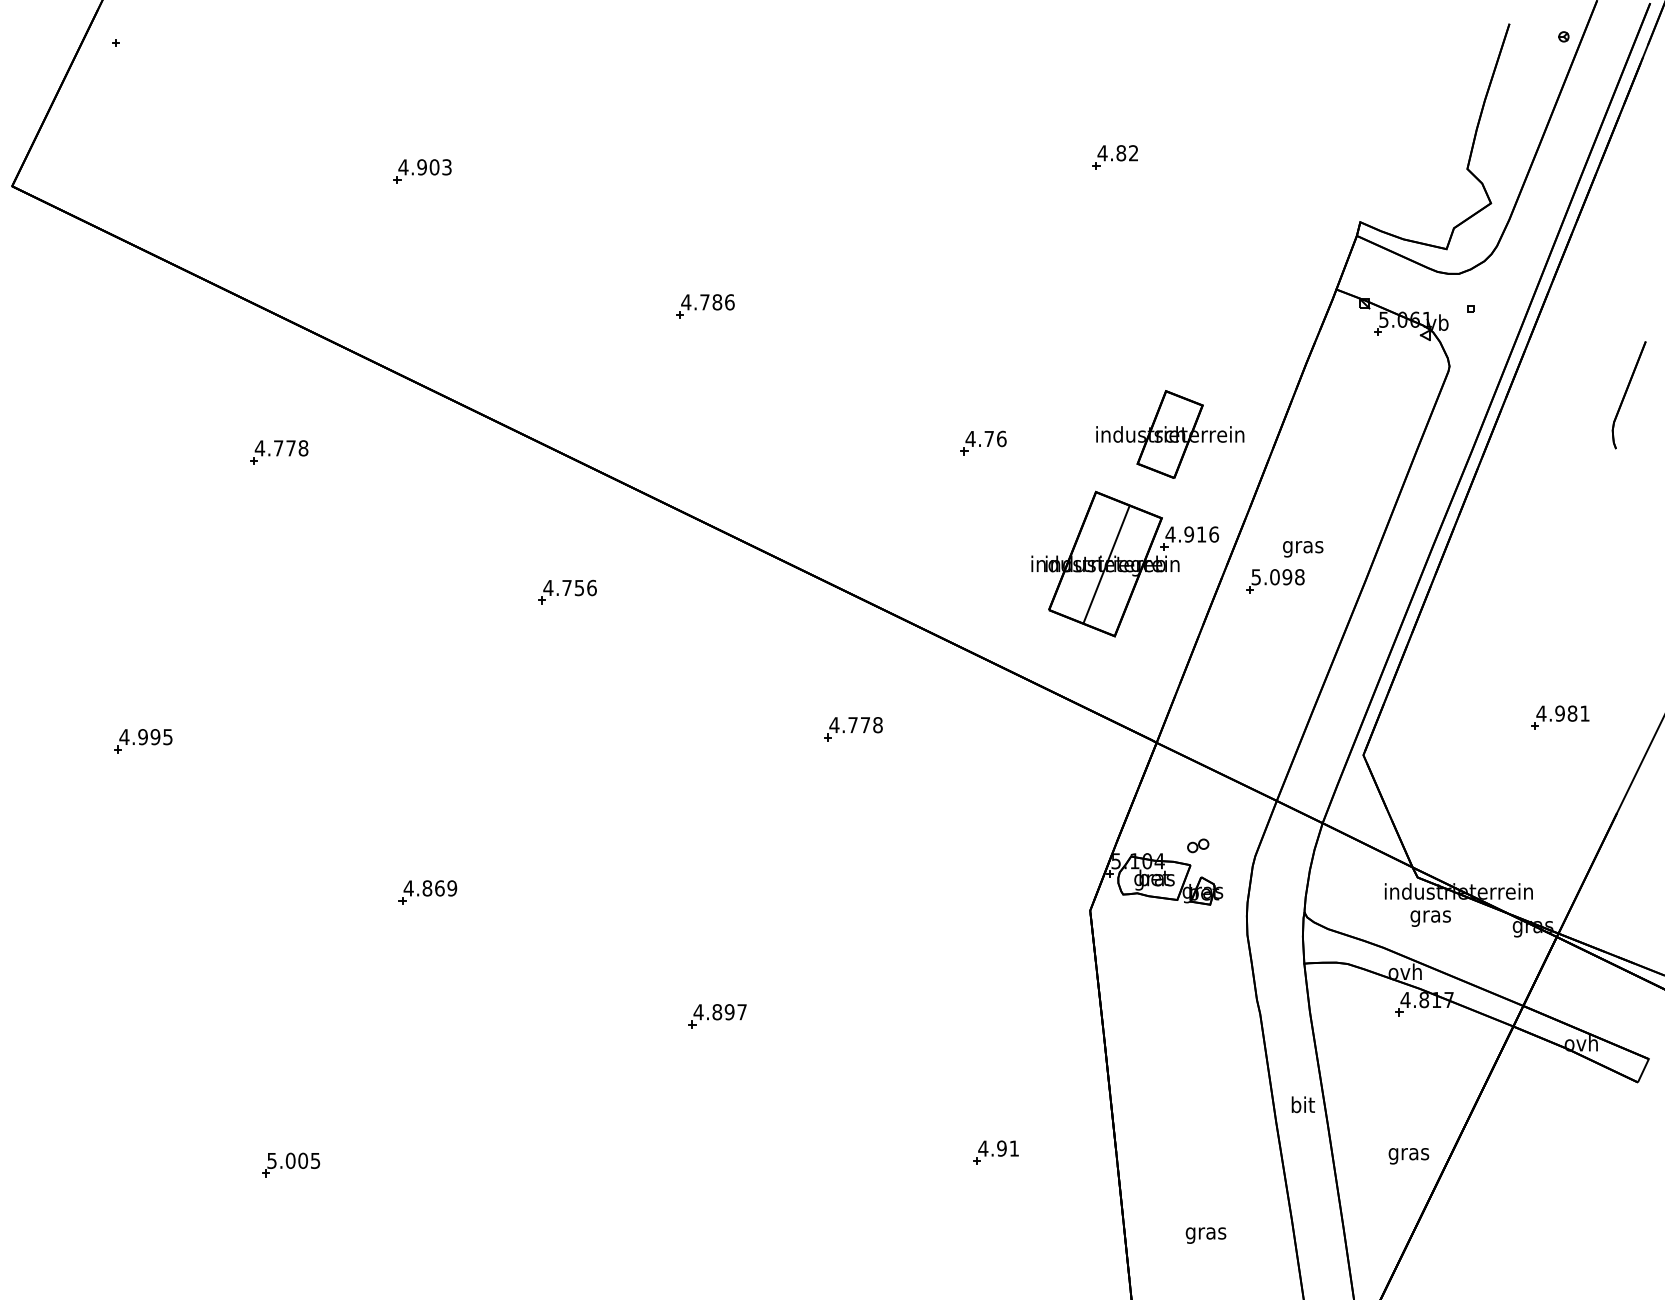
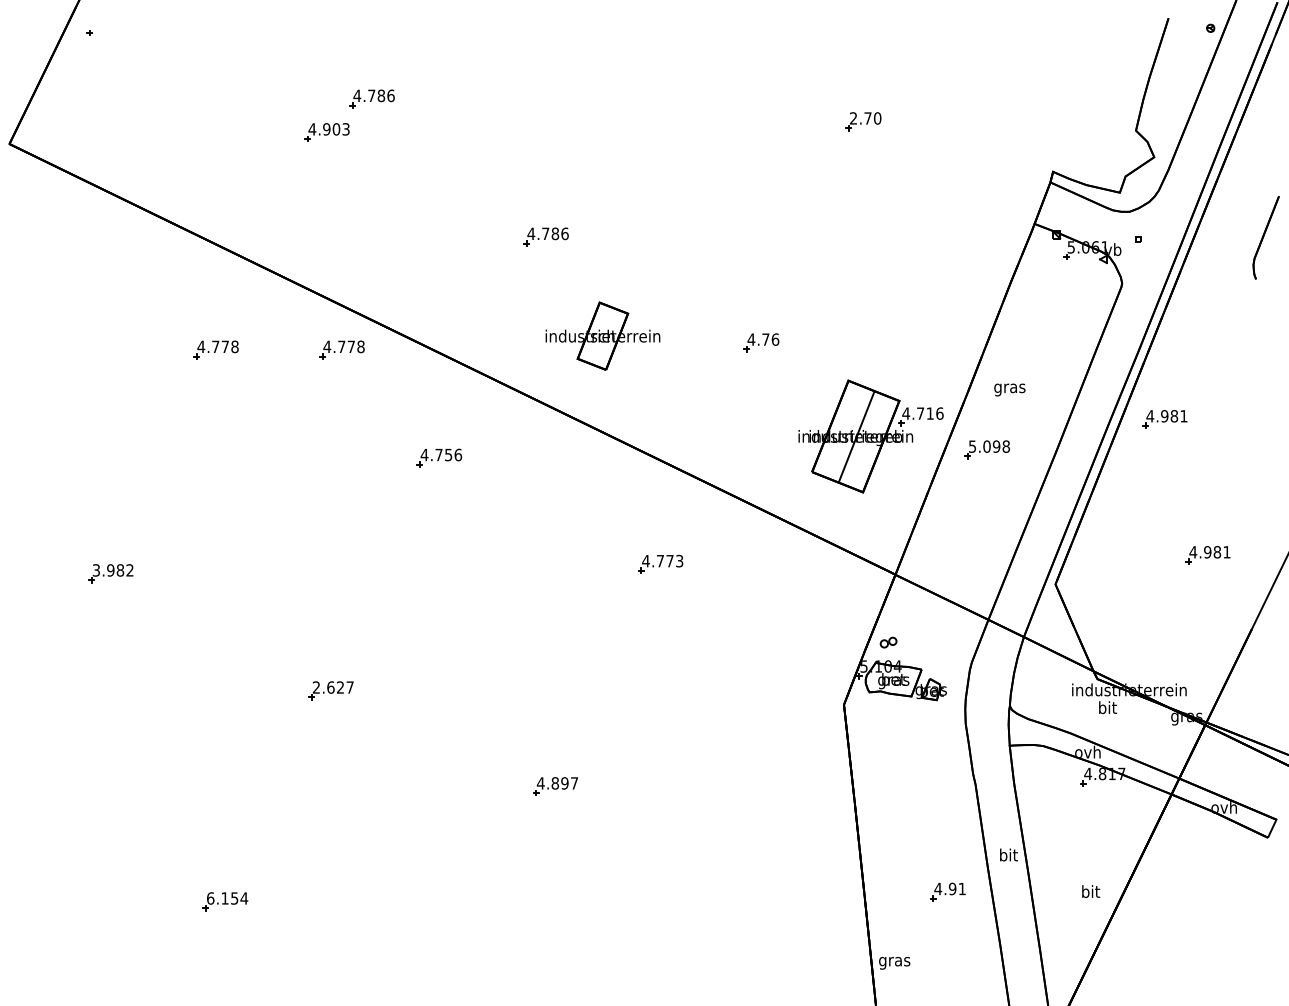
part: (479, 127) -> (371, 98), added
text: (1117, 153) -> (865, 118), 4.82 -> 2.70
part: (1628, 394) -> (1265, 237), moved
part: (1169, 433) -> (602, 335), moved
part: (441, 451) -> (341, 349), added
text: (1189, 534) -> (920, 413), 4.916 -> 4.716
part: (1504, 542) -> (1164, 419), added
text: (1302, 548) -> (1009, 389), moved
text: (877, 725) -> (679, 561), 4.778 -> 4.773
text: (145, 737) -> (112, 570), 4.995 -> 3.982
part: (1198, 845) -> (888, 642), moved
text: (429, 888) -> (332, 687), 4.869 -> 2.627
text: (1430, 916) -> (1107, 709), gras -> bit
part: (995, 1151) -> (947, 891), moved
text: (1408, 1154) -> (1090, 893), gras -> bit
text: (293, 1160) -> (227, 898), 5.005 -> 6.154
text: (1205, 1235) -> (894, 963), moved

